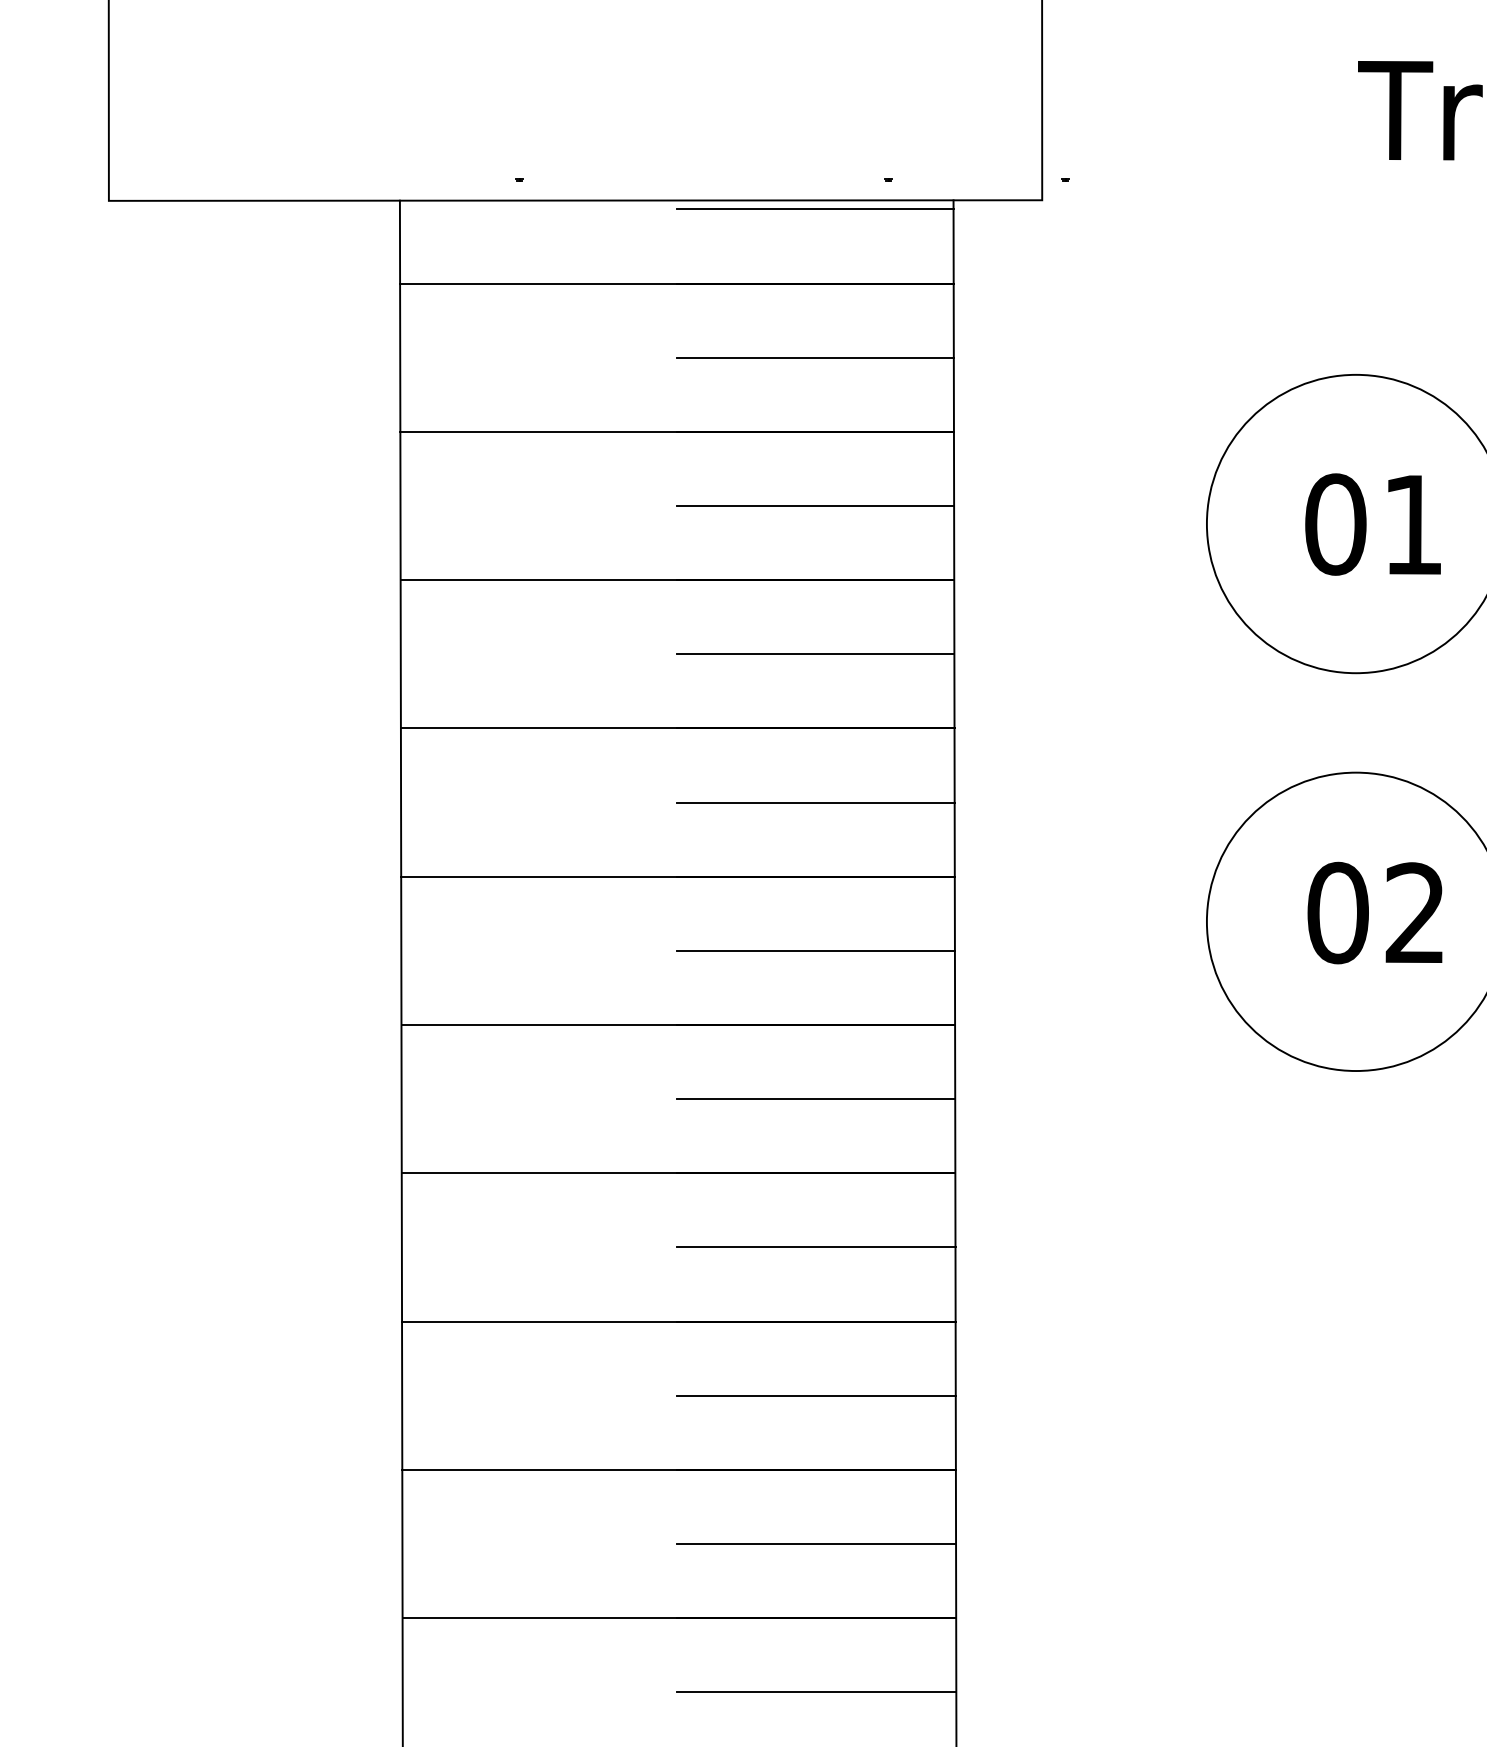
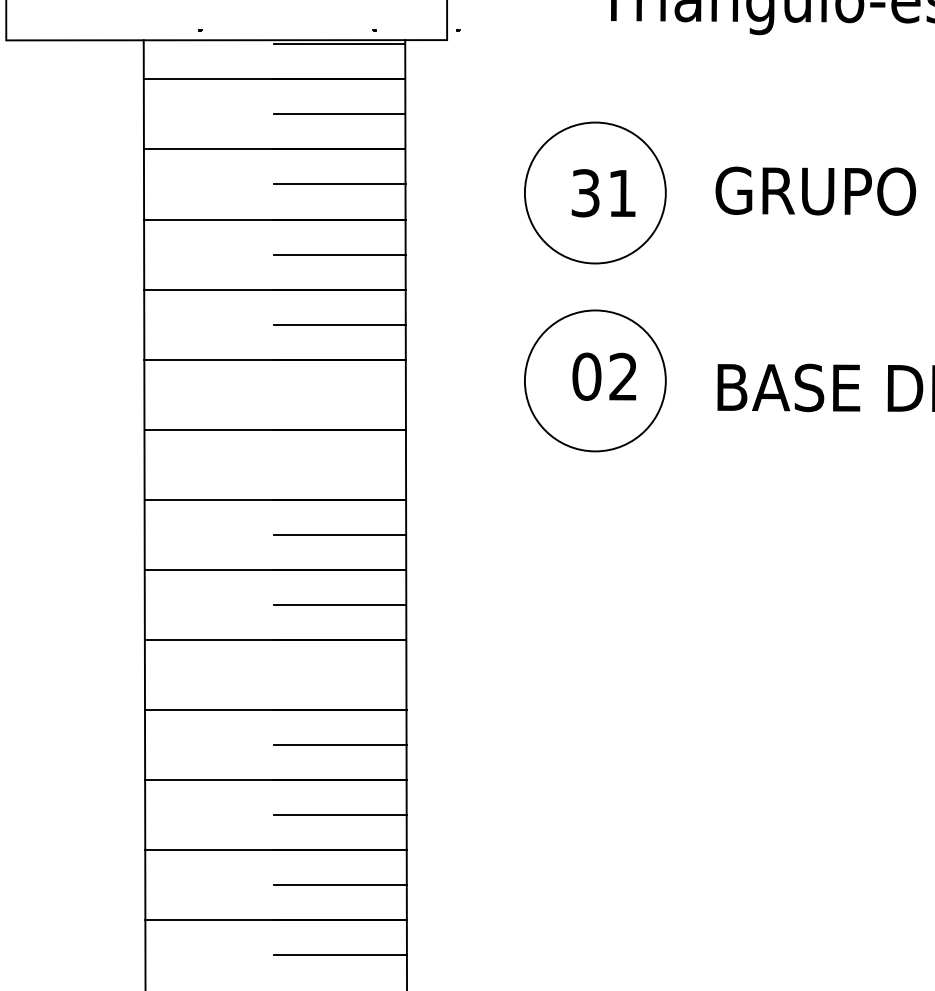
text: (1335, 525) -> (585, 193), 01 -> 31
line: (814, 950) -> (339, 394), removed
line: (816, 1098) -> (340, 464), removed
line: (816, 1543) -> (340, 674), removed

